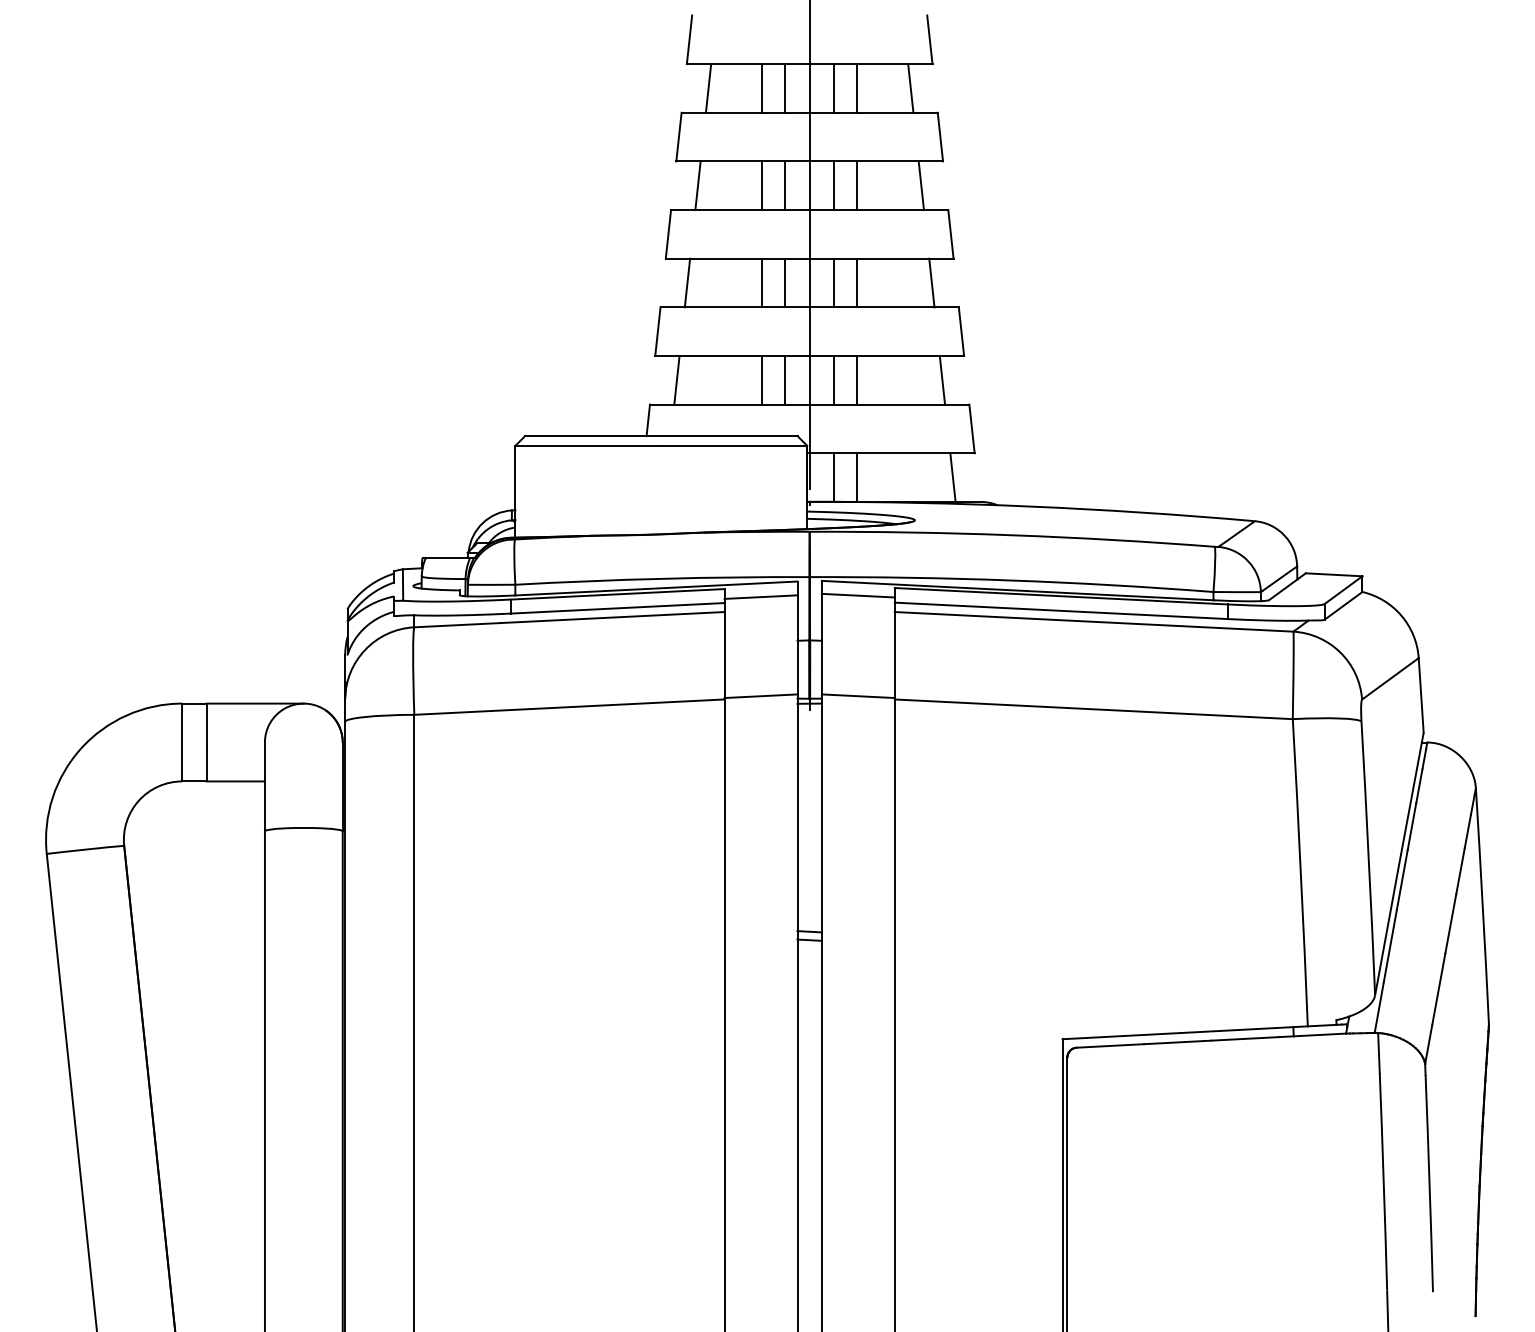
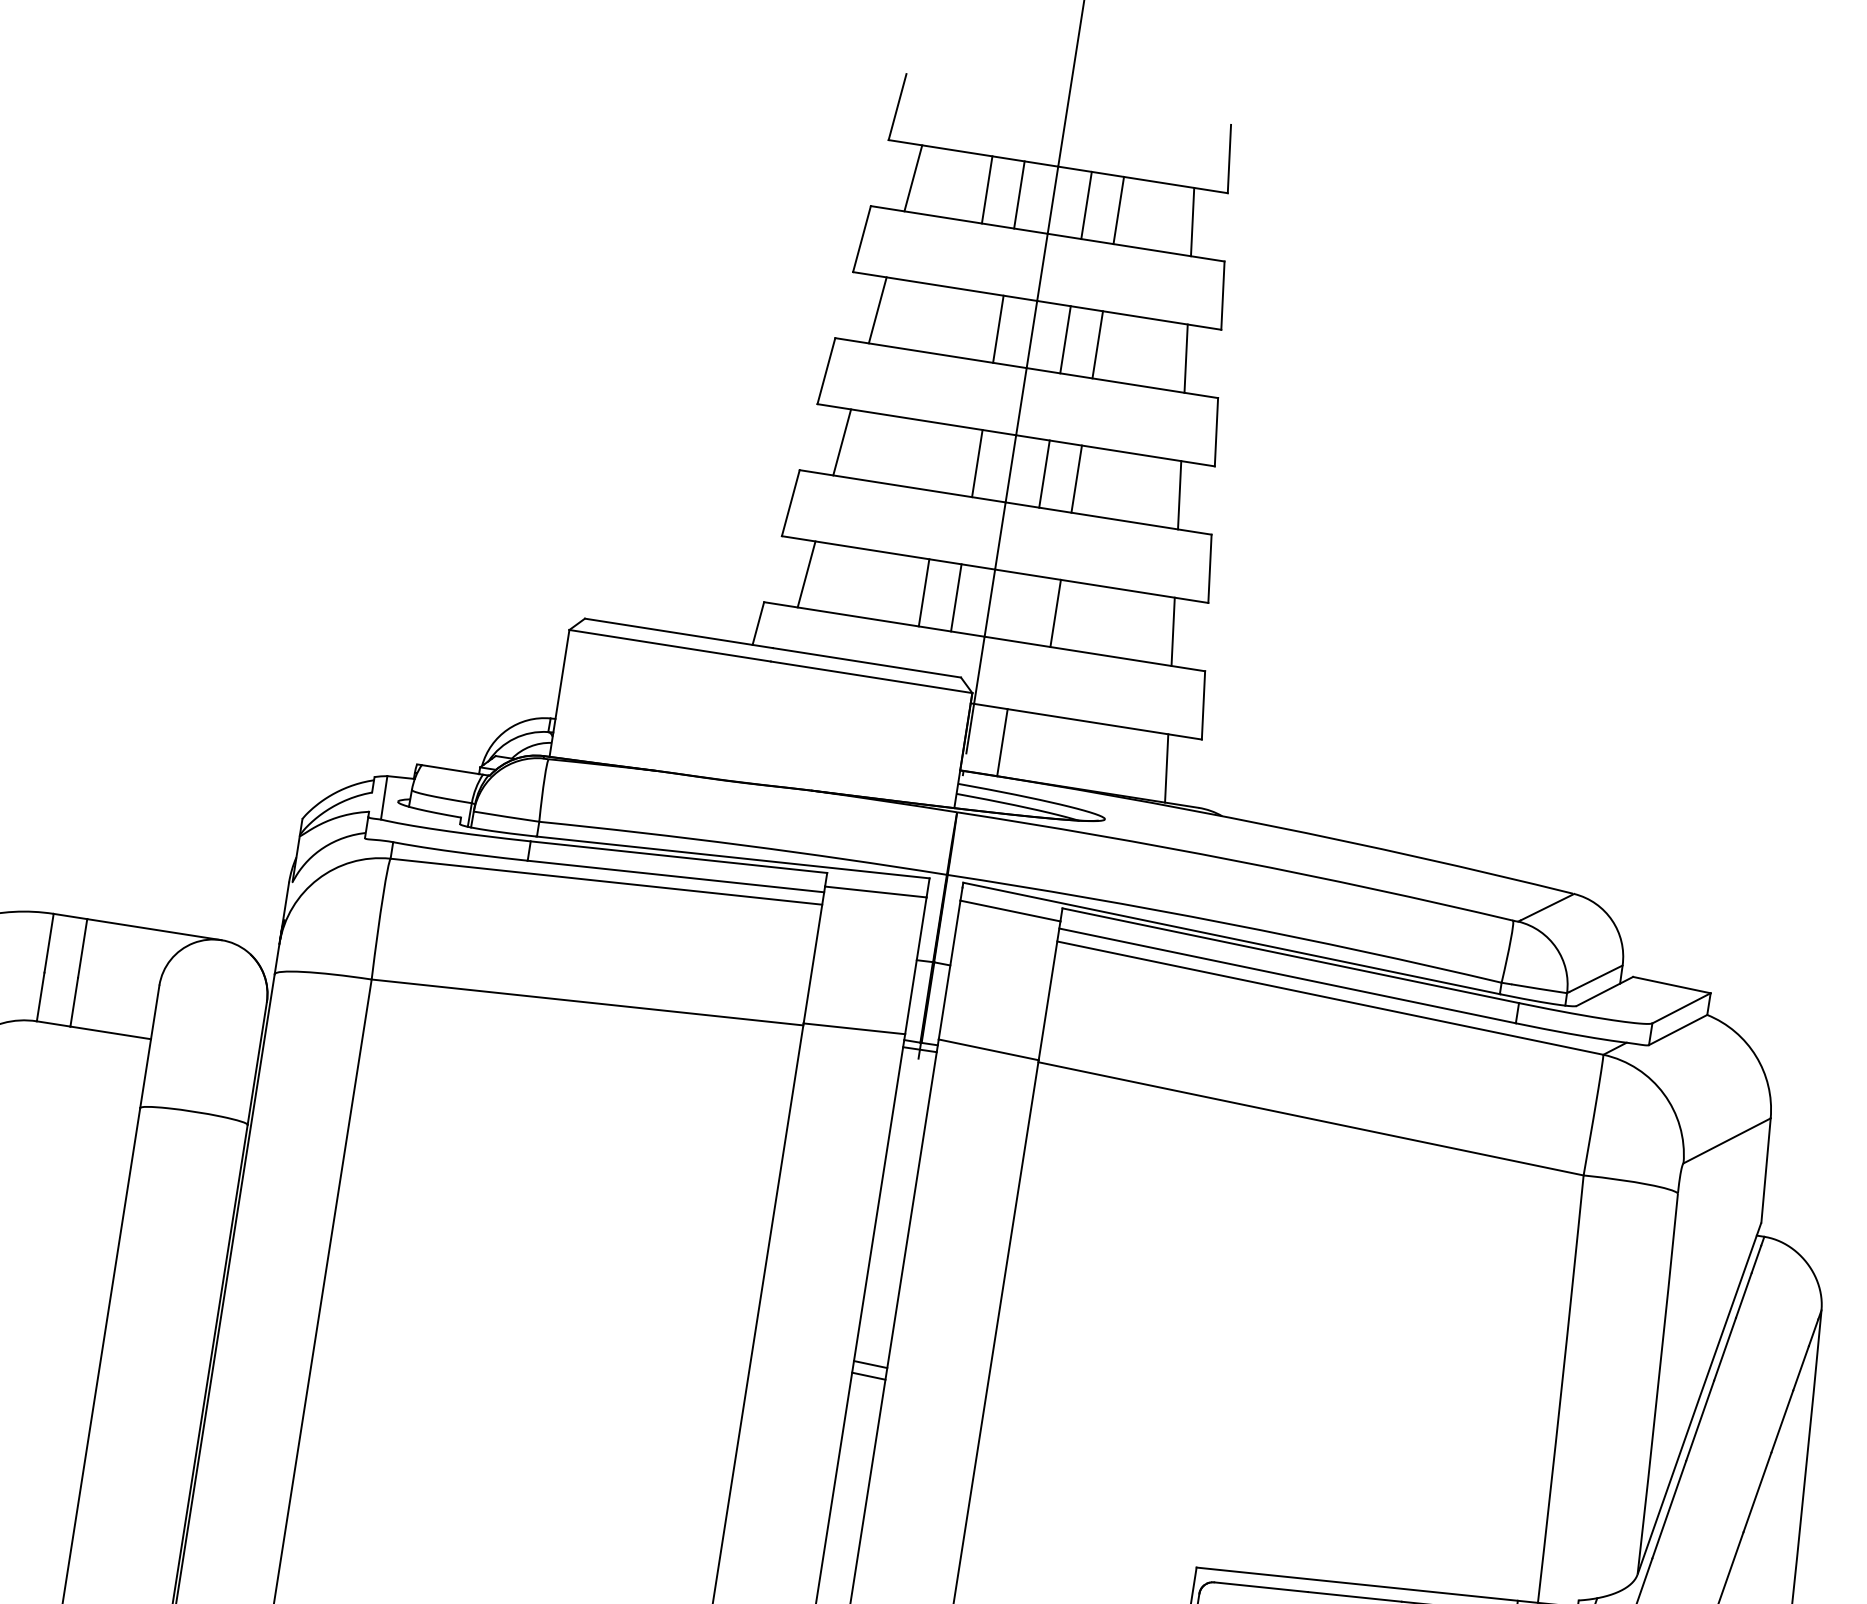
line: (762, 185) -> (966, 323), removed
line: (762, 282) -> (945, 457), removed
line: (834, 379) -> (1024, 607), removed
line: (857, 477) -> (1034, 747), removed

